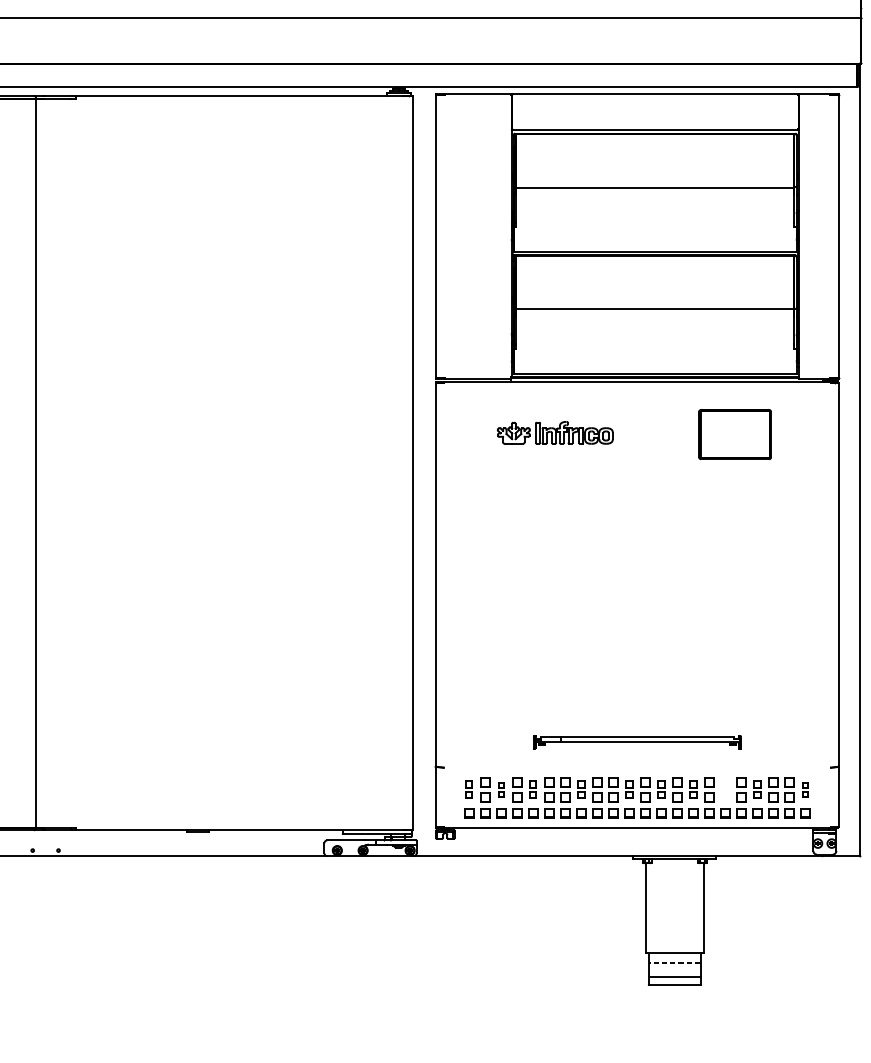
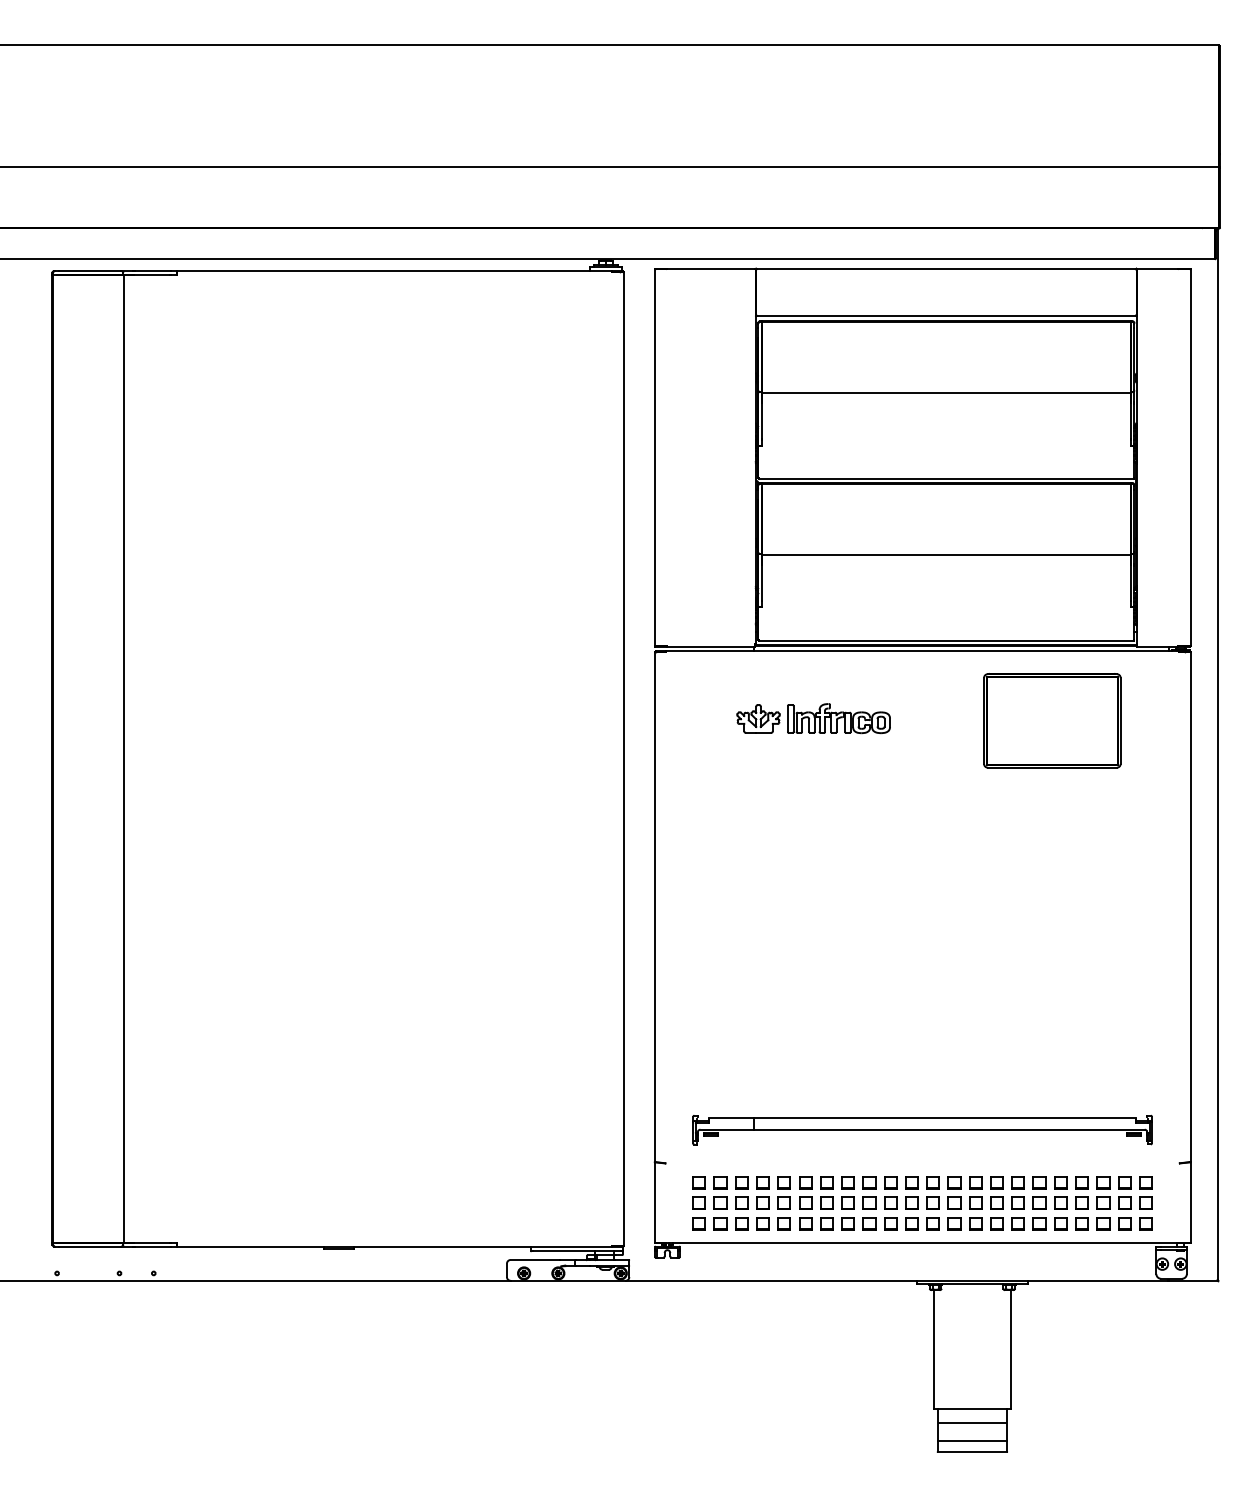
part: (735, 434) -> (1052, 720), size x1.43
part: (637, 742) -> (922, 1129), size x1.67
part: (468, 789) -> (698, 1192), size x1.43
part: (501, 789) -> (741, 1192), size x1.67
part: (532, 789) -> (783, 1192), size x1.43
part: (580, 789) -> (847, 1192), size x1.43
part: (629, 789) -> (911, 1192), size x1.43
part: (661, 789) -> (954, 1192), size x1.43
part: (693, 789) -> (996, 1192), size x1.43
part: (725, 789) -> (1039, 1192), added
part: (757, 789) -> (1081, 1192), size x1.43
part: (805, 789) -> (1145, 1192), size x1.67
line: (674, 963) -> (972, 1423), dashed -> solid

